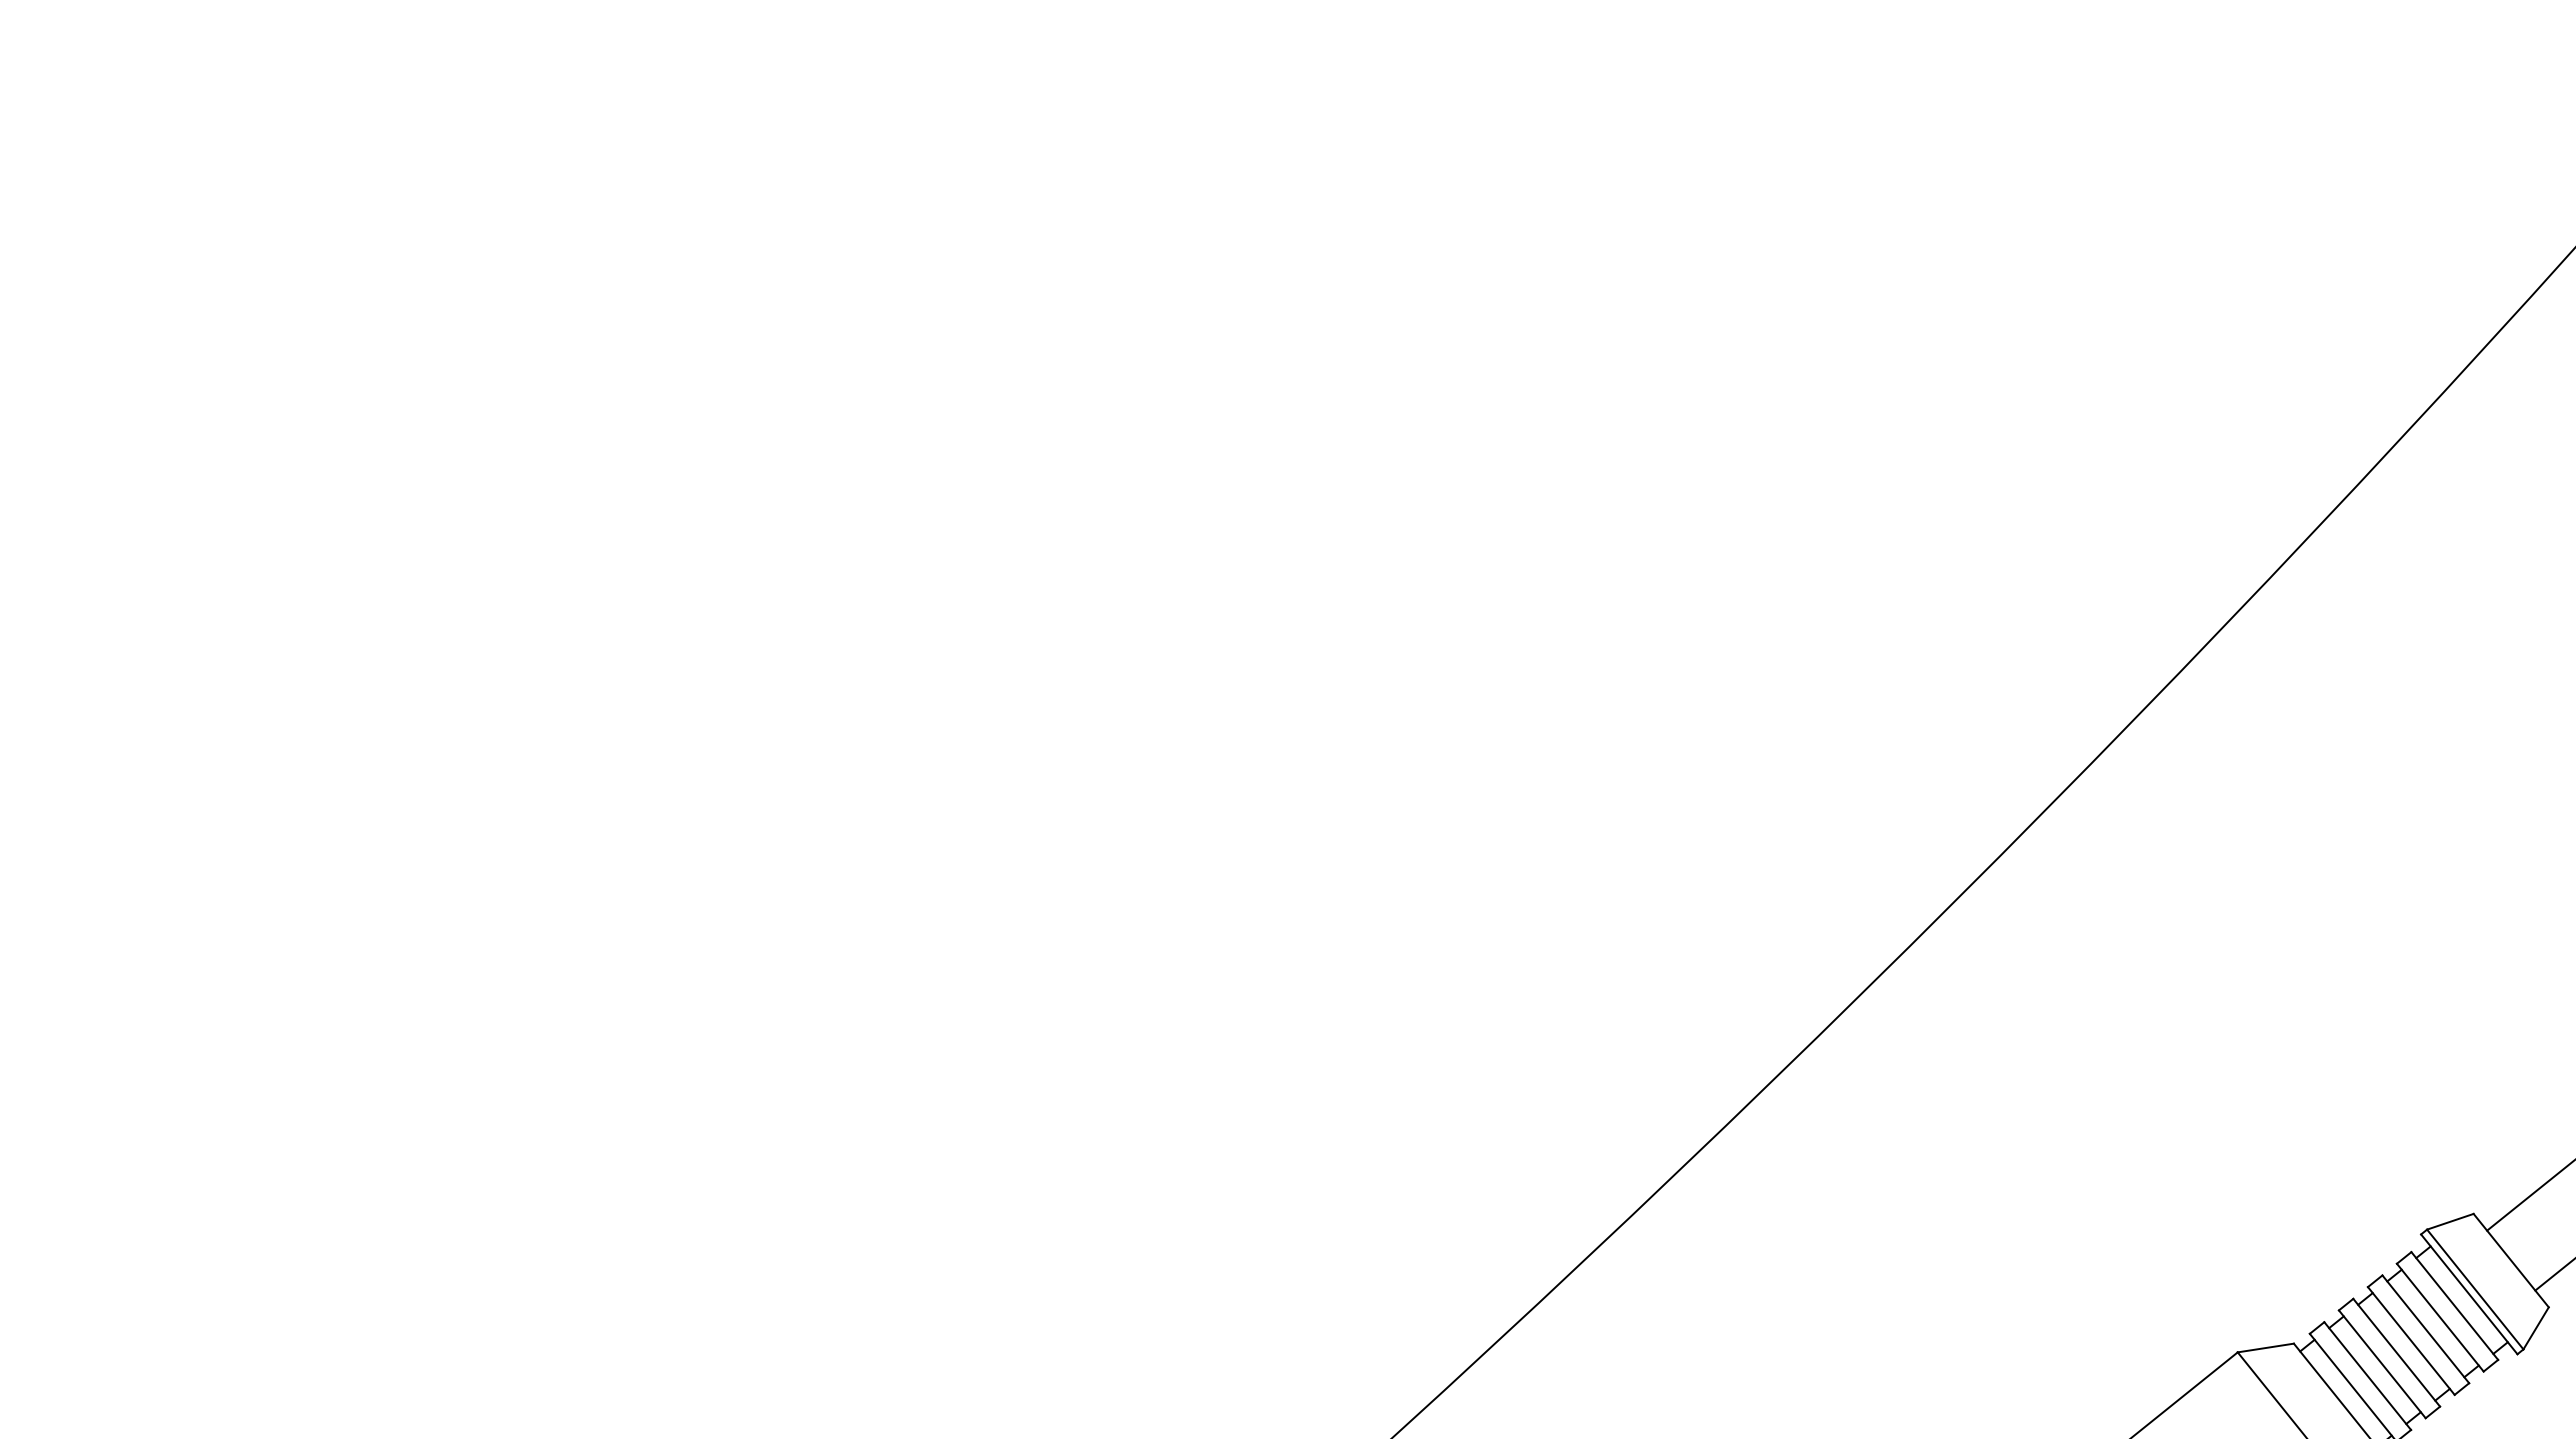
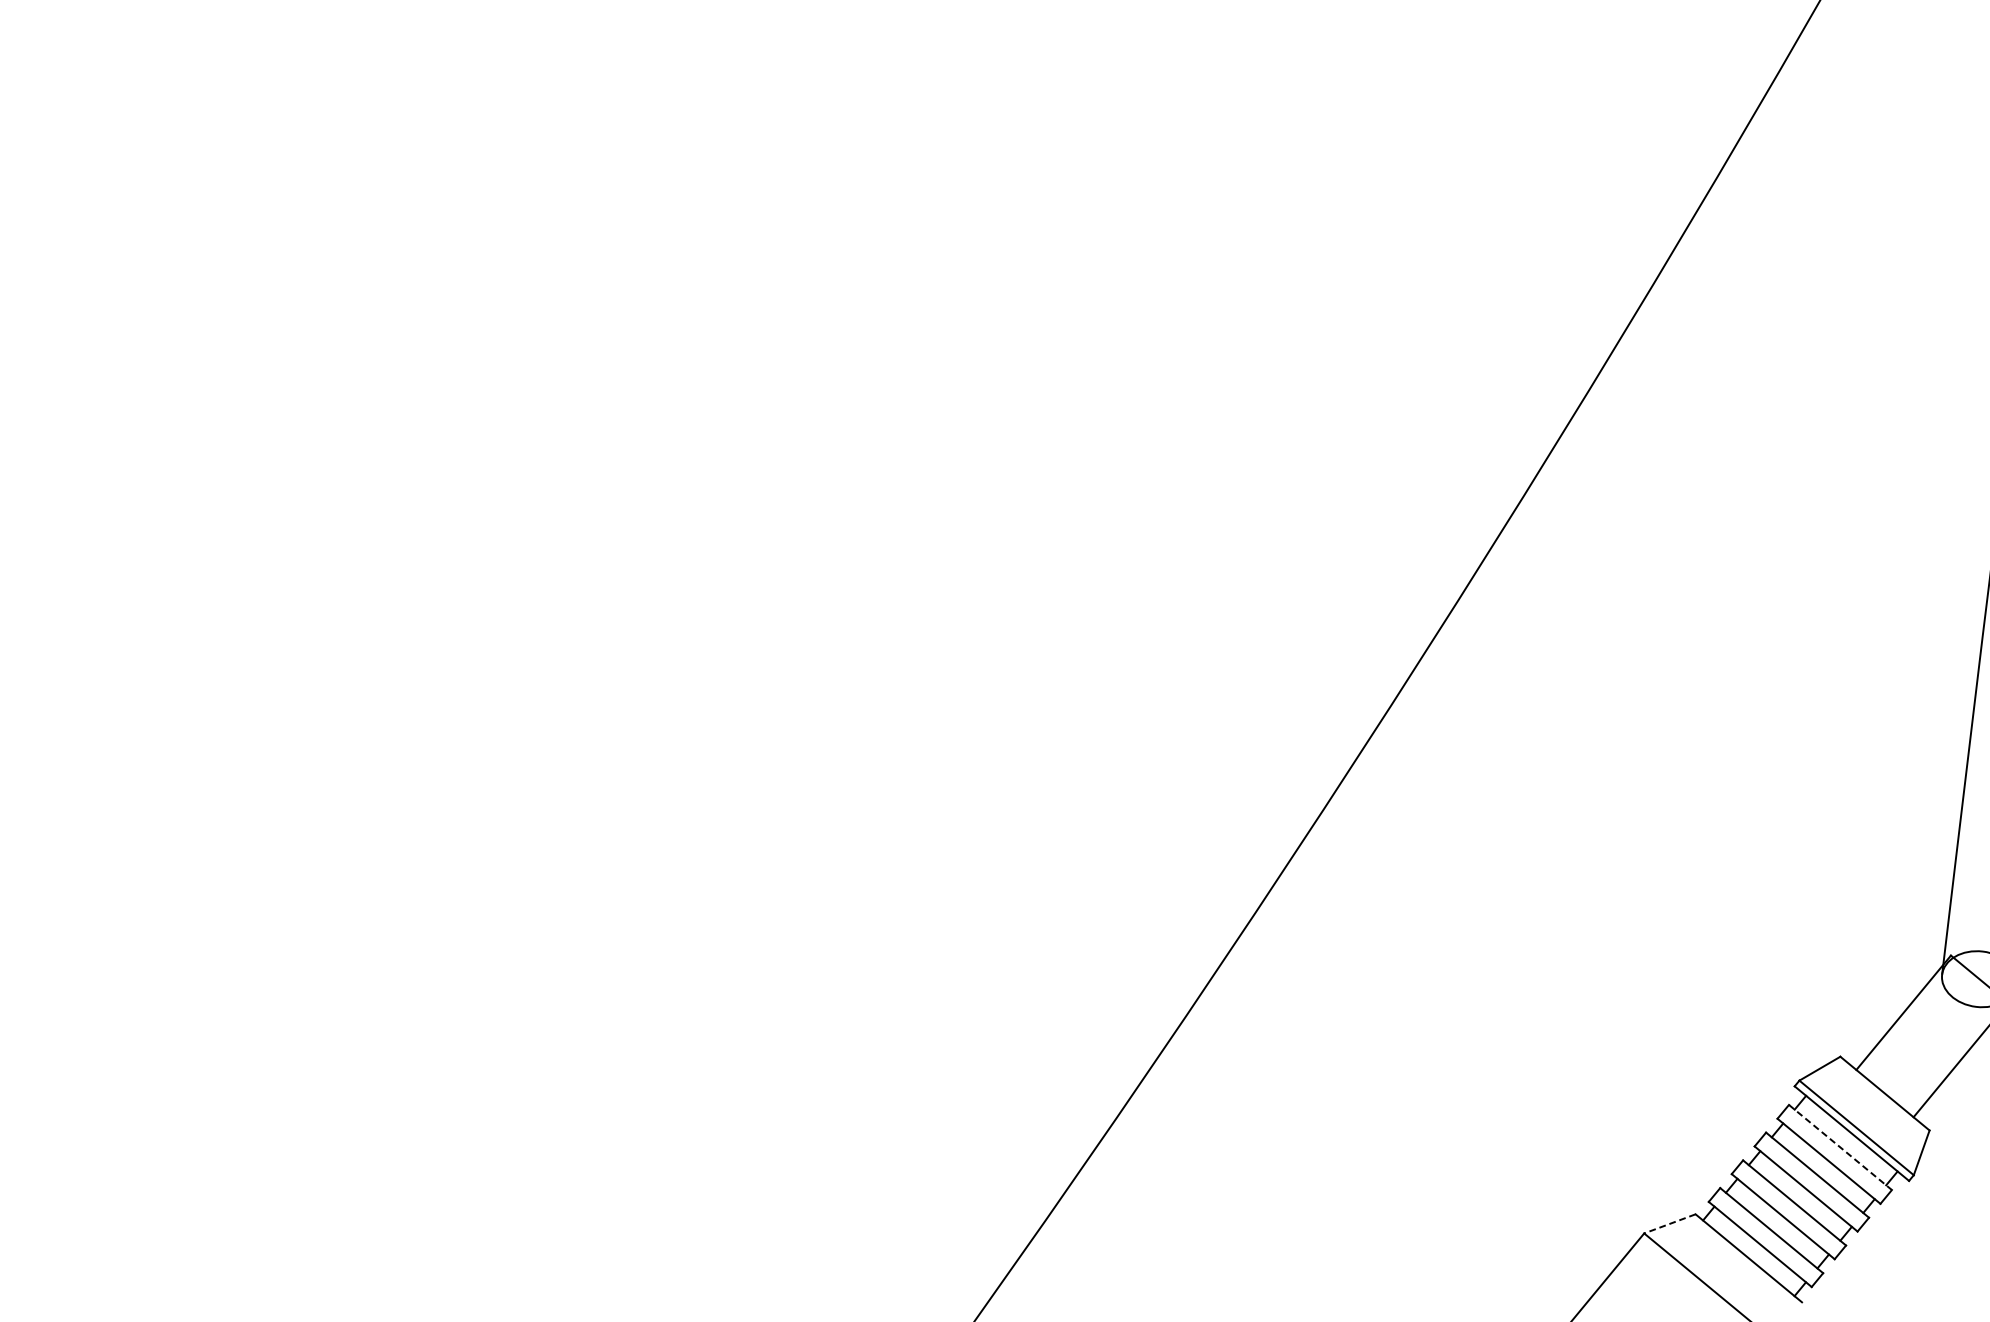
line: (2455, 1306) -> (1841, 1147), solid -> dashed
line: (2265, 1348) -> (1669, 1224), solid -> dashed

